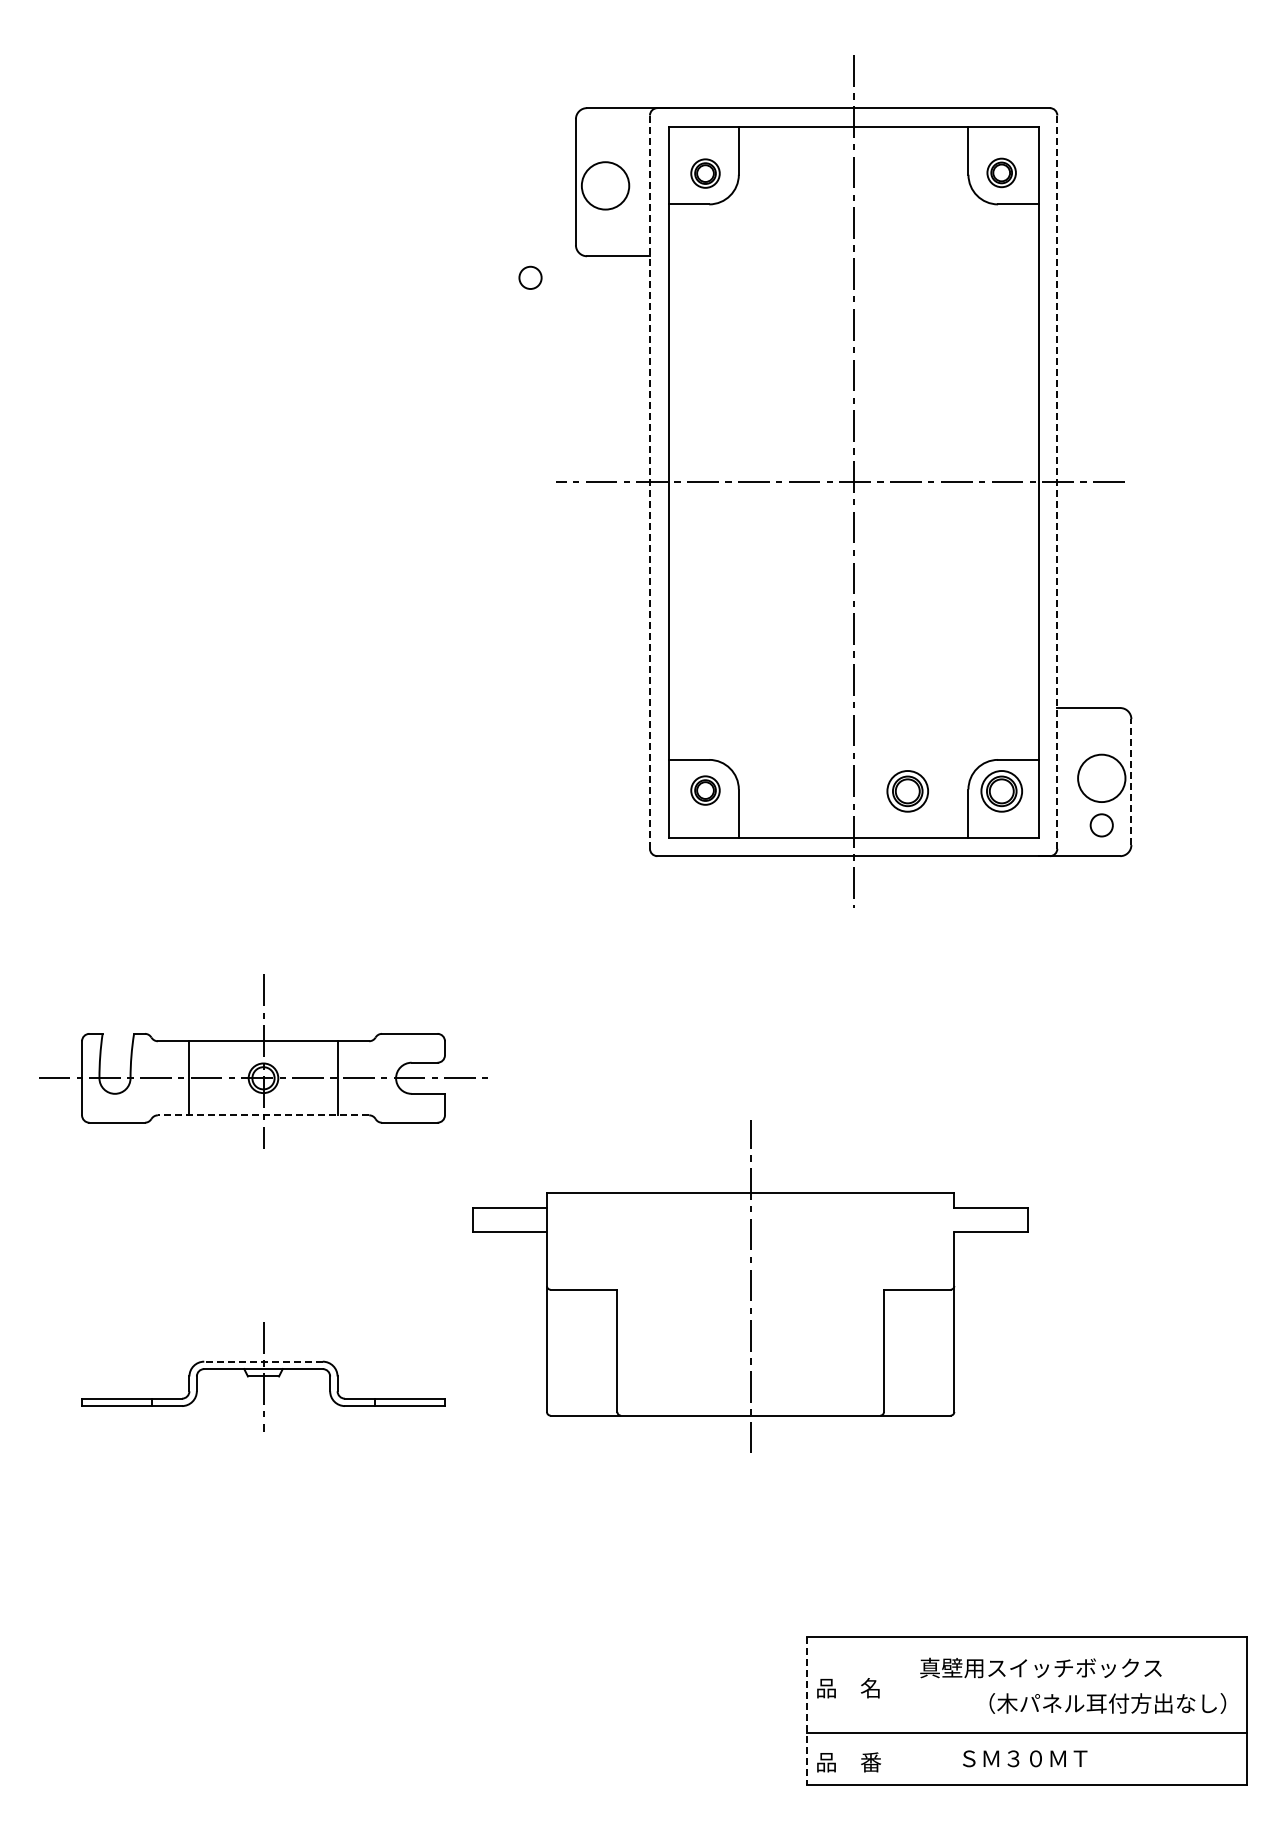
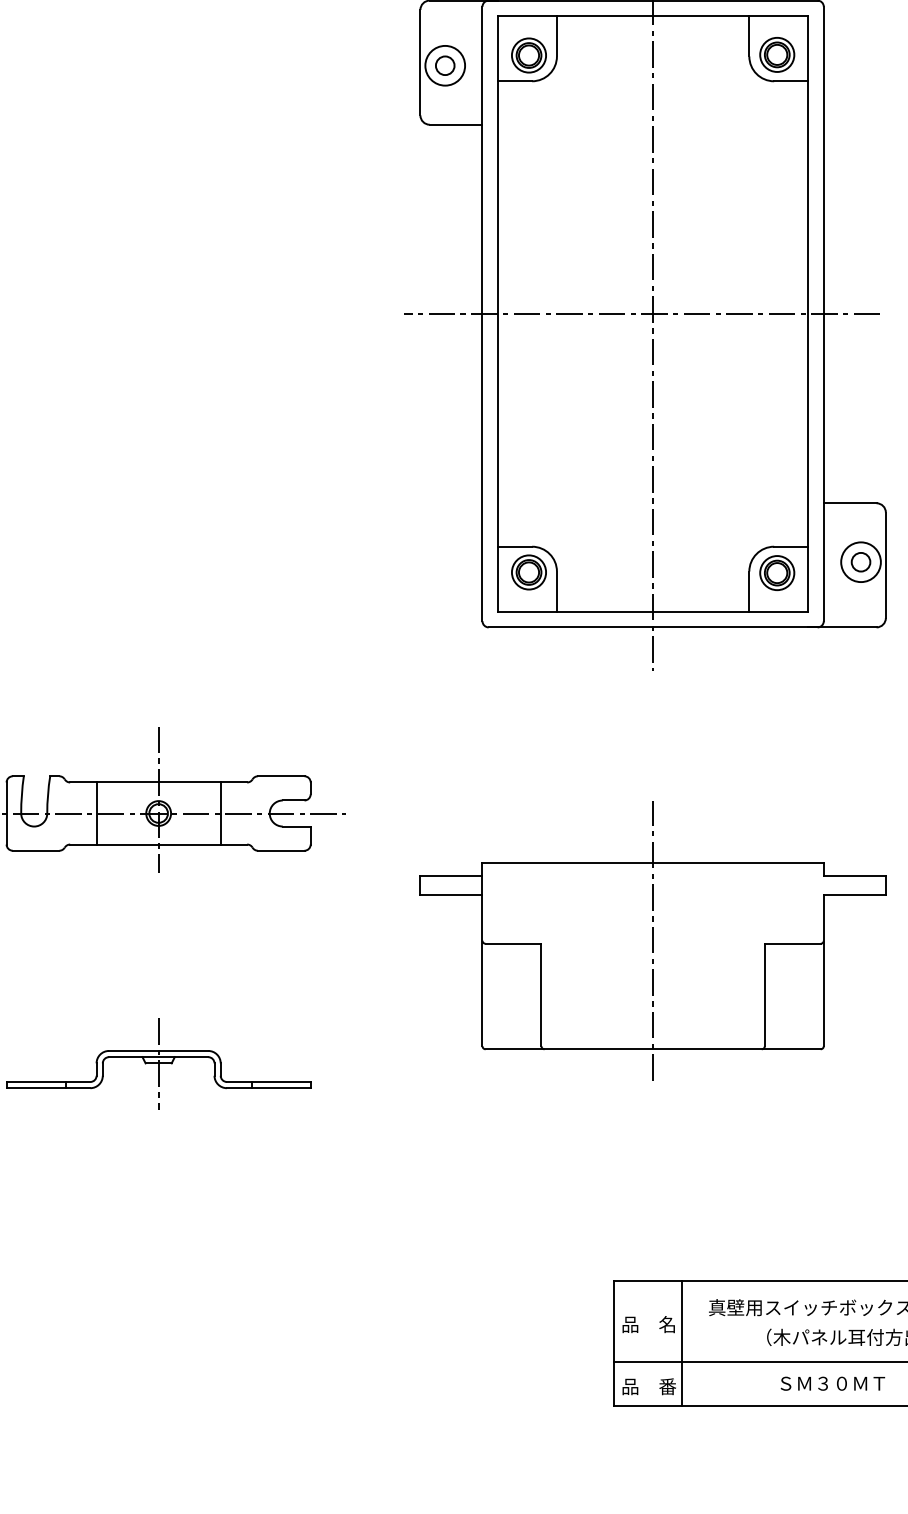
part: (1001, 172) -> (777, 54), size x1.43
part: (705, 173) -> (529, 55), size x1.43
circle: (530, 277) -> (445, 65), moved
line: (649, 482) -> (482, 314), dashed -> solid
line: (1057, 482) -> (823, 314), dashed -> solid
line: (1131, 782) -> (885, 565), dashed -> solid
part: (705, 790) -> (529, 572), size x1.43
part: (907, 791) -> (698, 573), removed
circle: (1101, 825) -> (860, 562), moved
line: (263, 1115) -> (158, 844), dashed -> solid
part: (750, 1286) -> (653, 941), moved
line: (263, 1361) -> (158, 1050), dashed -> solid
line: (888, 1710) -> (682, 1343), added
line: (806, 1711) -> (613, 1344), dashed -> solid
text: (1025, 1758) -> (833, 1383), moved

